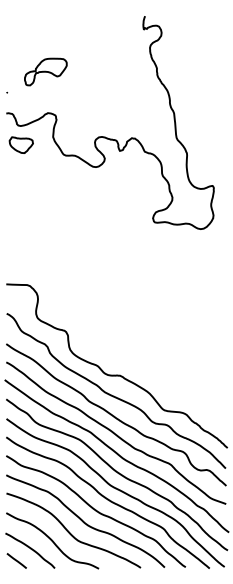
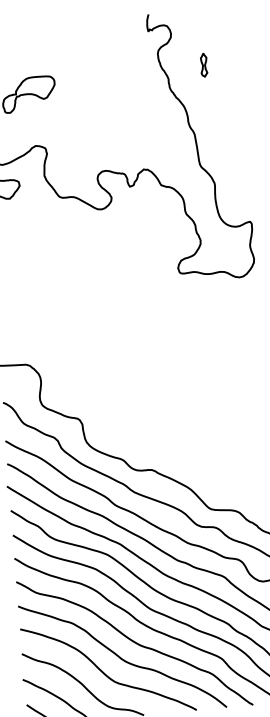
part: (185, 59) -> (203, 65), added

